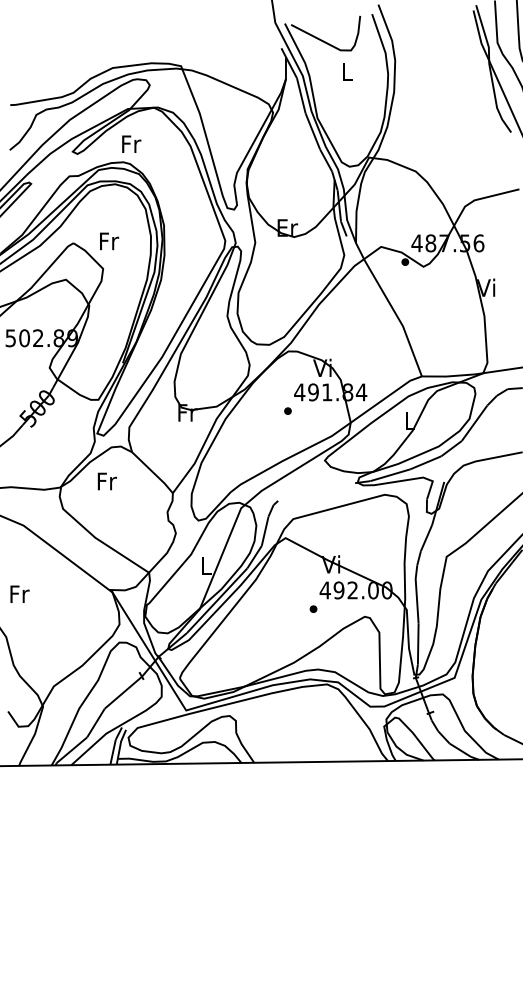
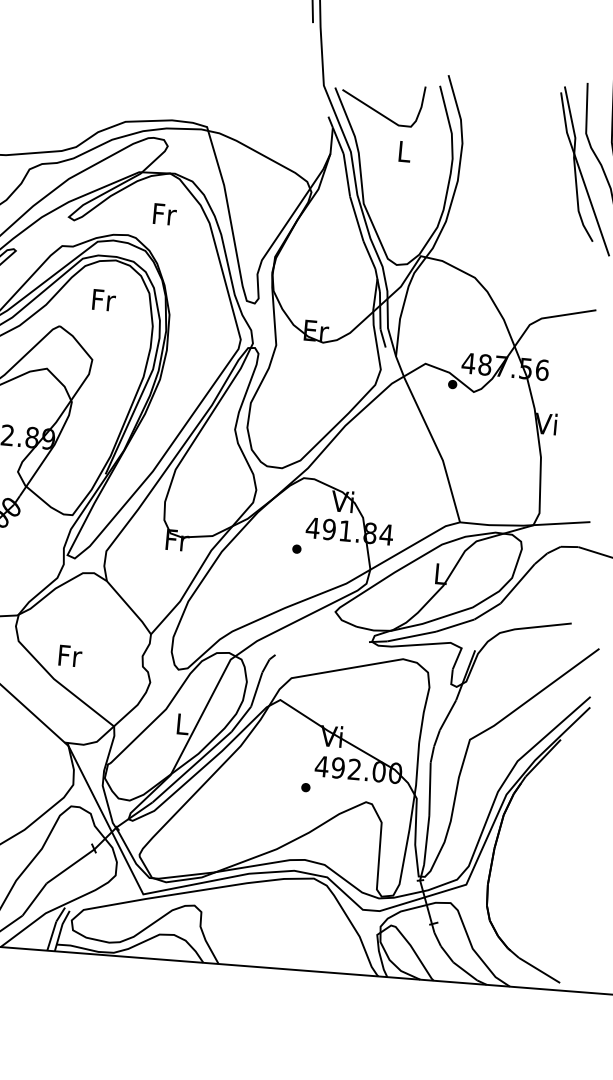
text: (131, 143) -> (164, 213), moved
text: (109, 241) -> (104, 300), moved
text: (106, 481) -> (69, 656), moved

